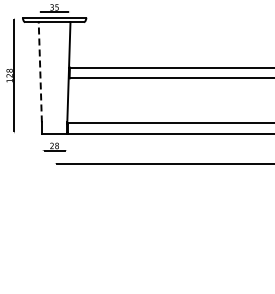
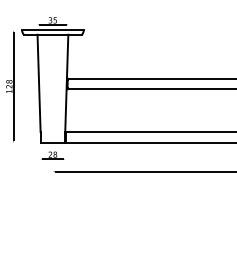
line: (40, 71) -> (39, 82), dashed -> solid

